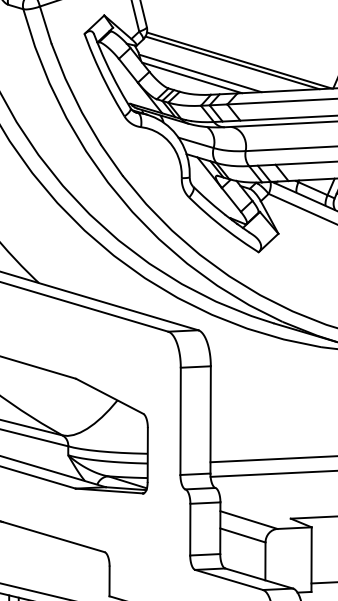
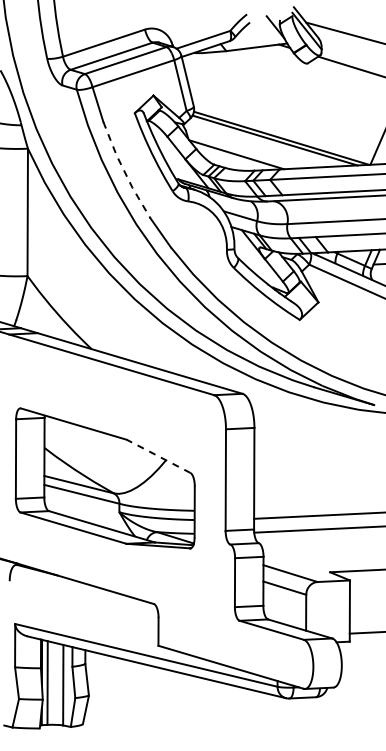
line: (200, 73) -> (244, 150), removed
line: (73, 95) -> (124, 171), solid -> dashed
line: (109, 396) -> (158, 456), solid -> dashed

